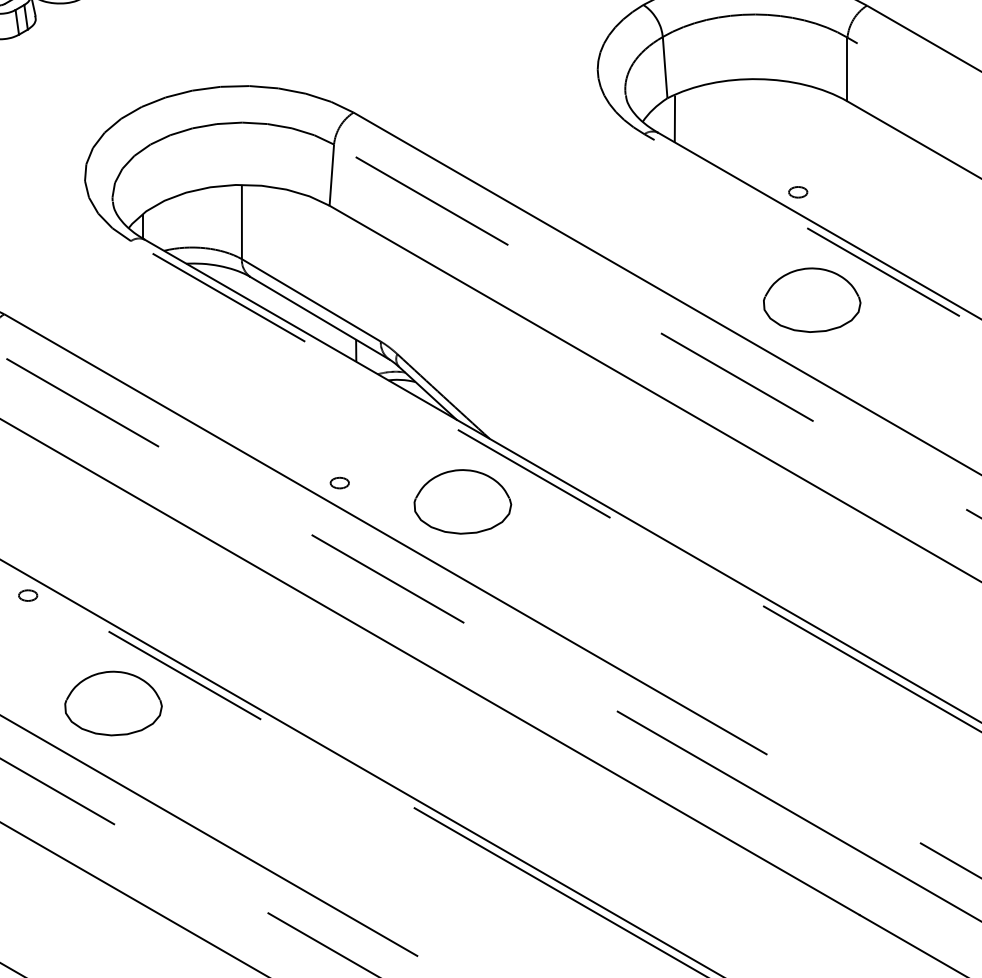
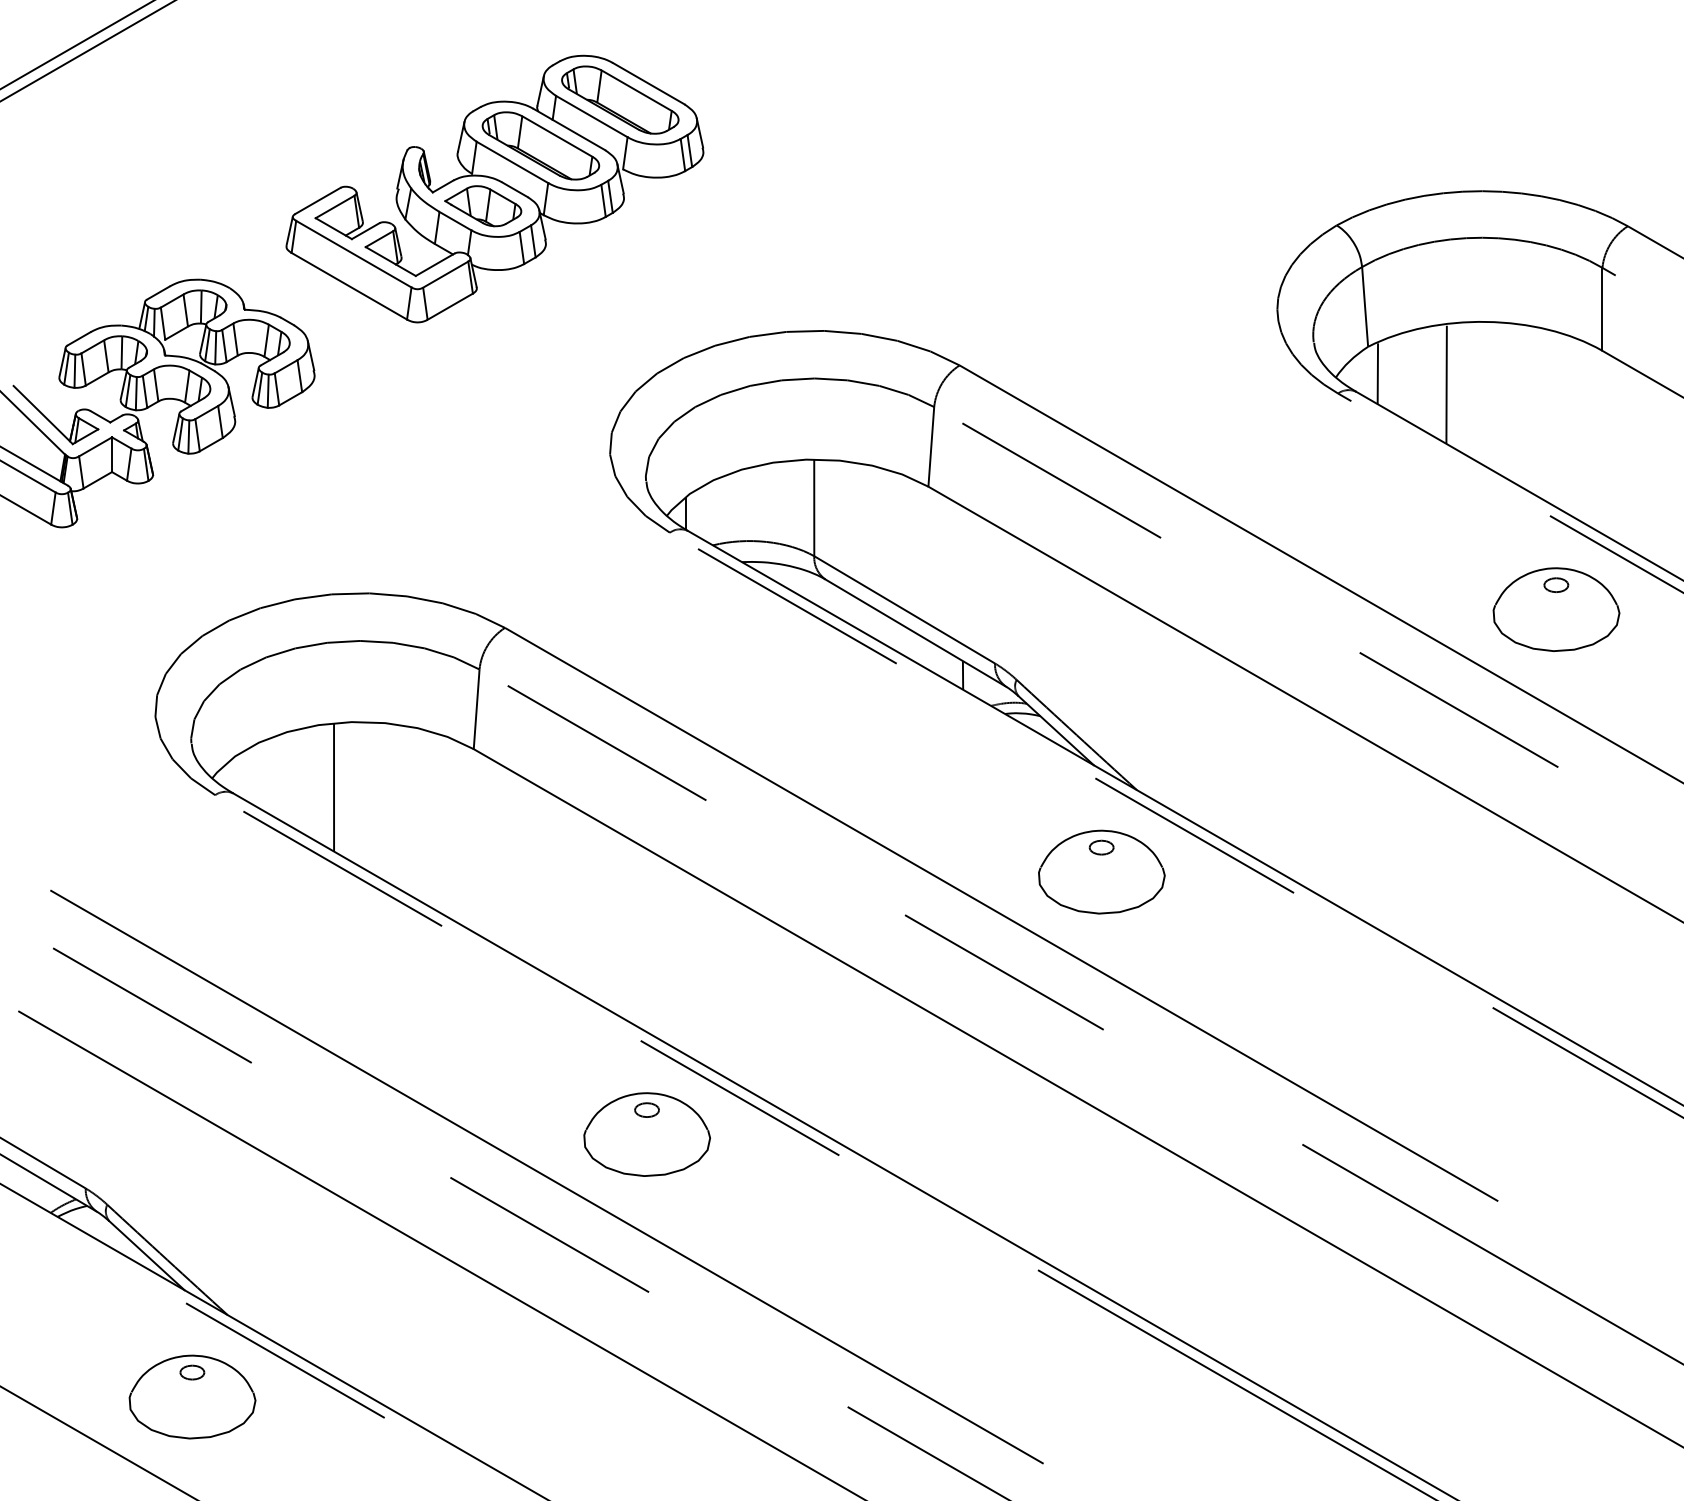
line: (727, 127) -> (1446, 384), added
part: (798, 192) -> (1556, 585), moved
part: (339, 482) -> (1101, 847), moved
part: (27, 595) -> (646, 1109), moved

